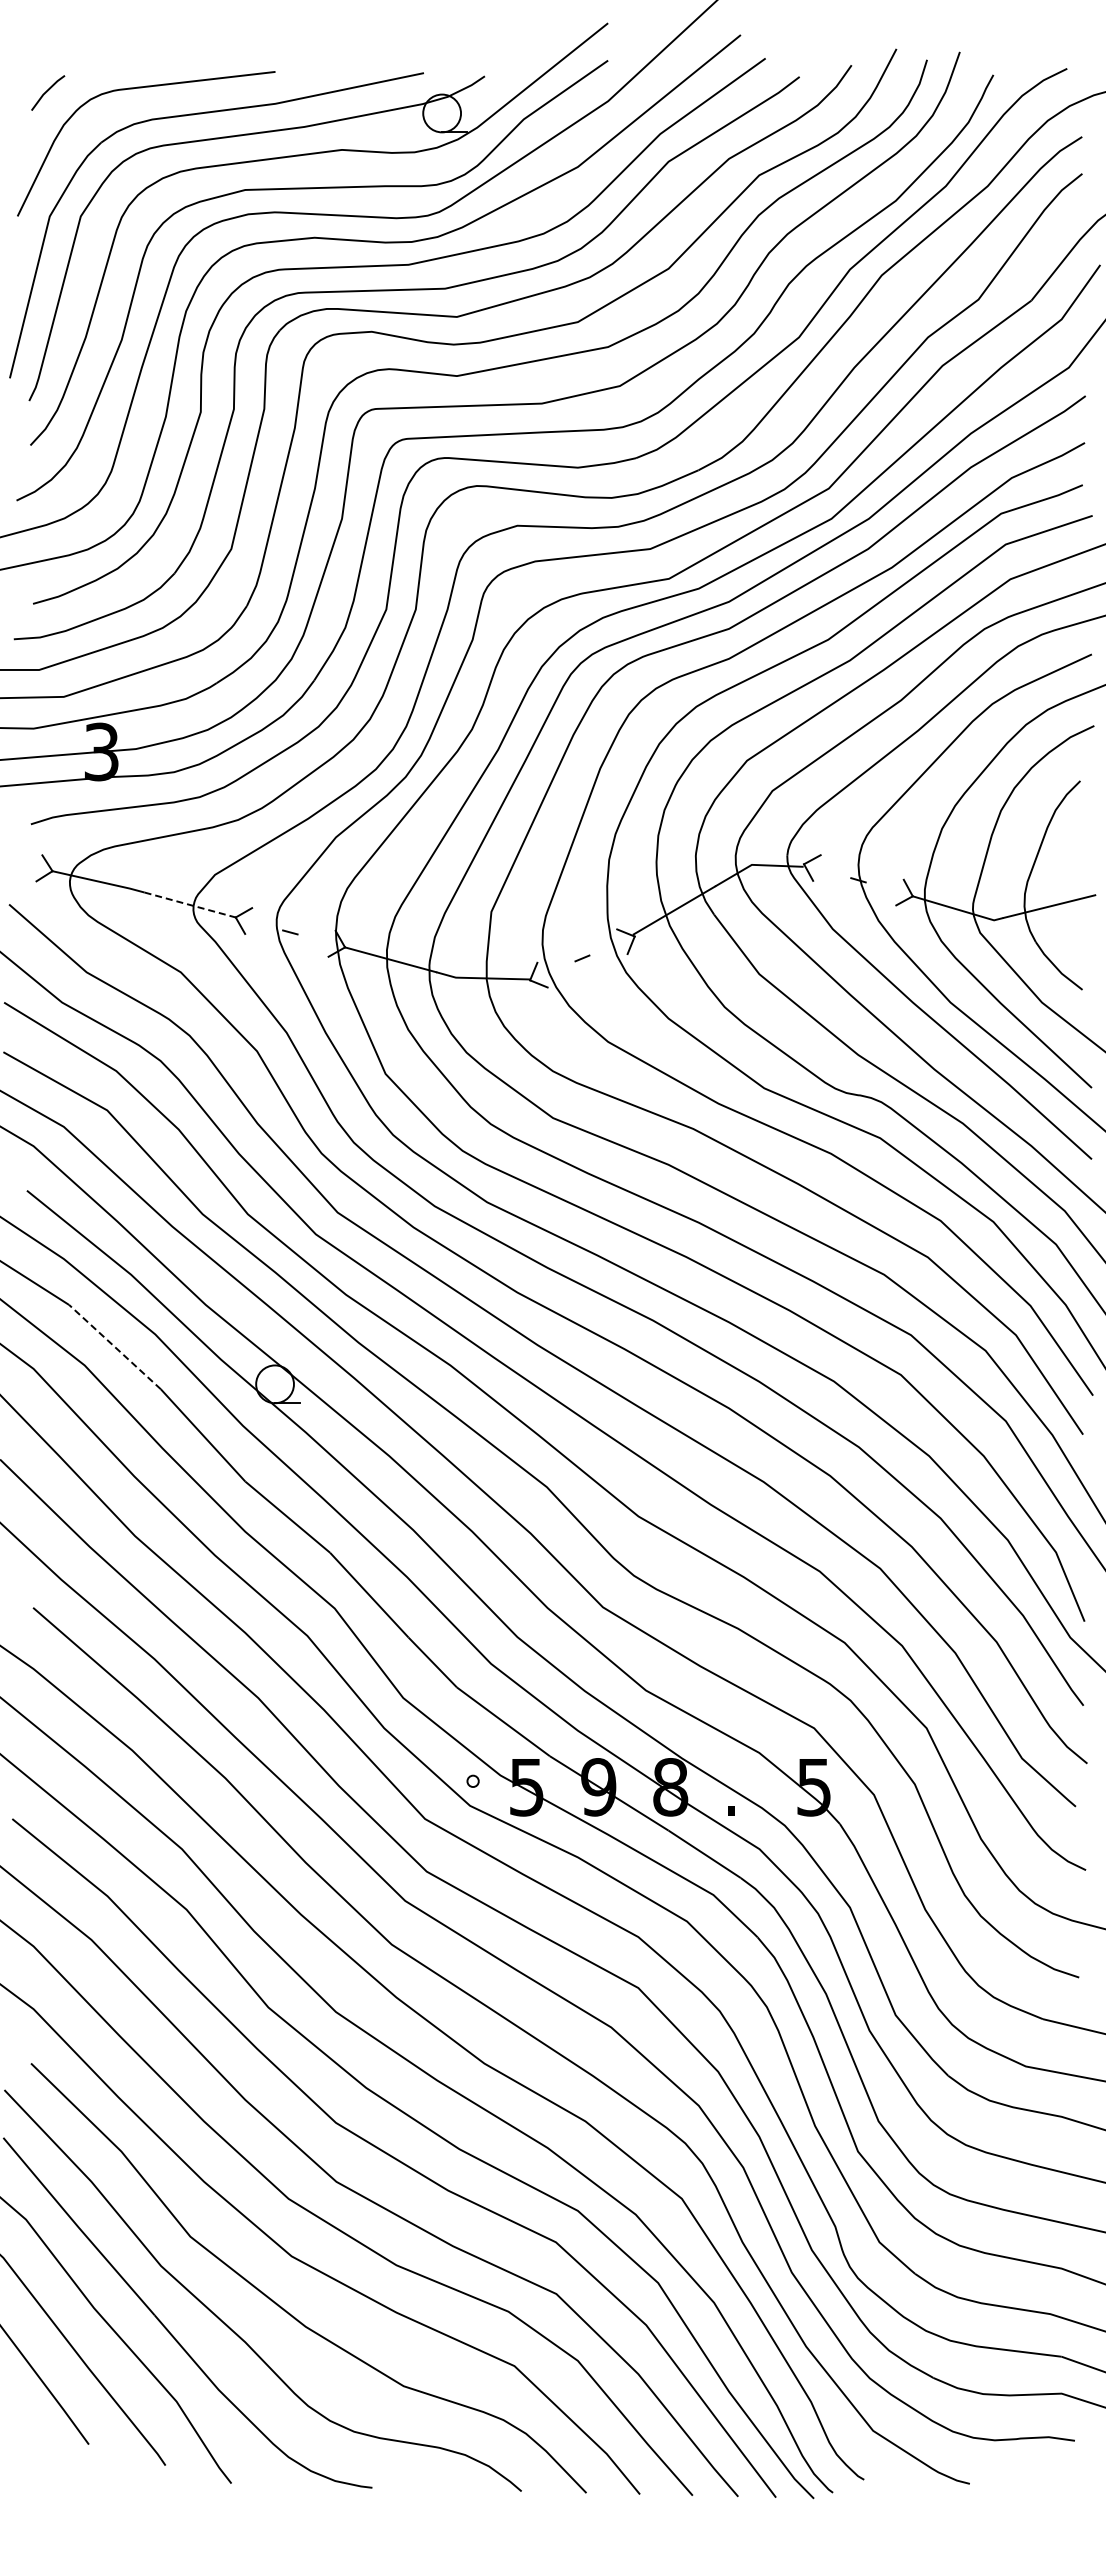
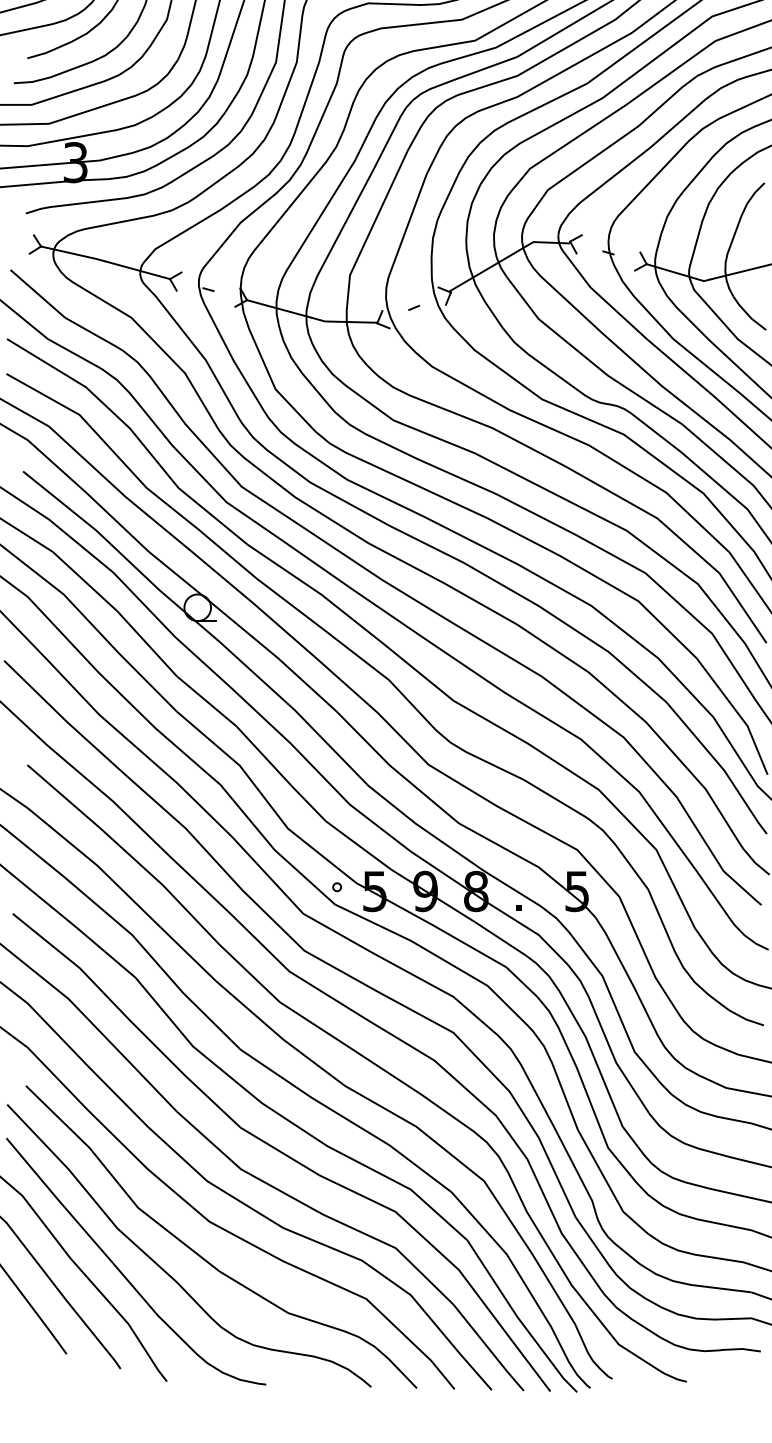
line: (190, 905) -> (138, 270), dashed -> solid
line: (114, 1346) -> (84, 581), dashed -> solid

